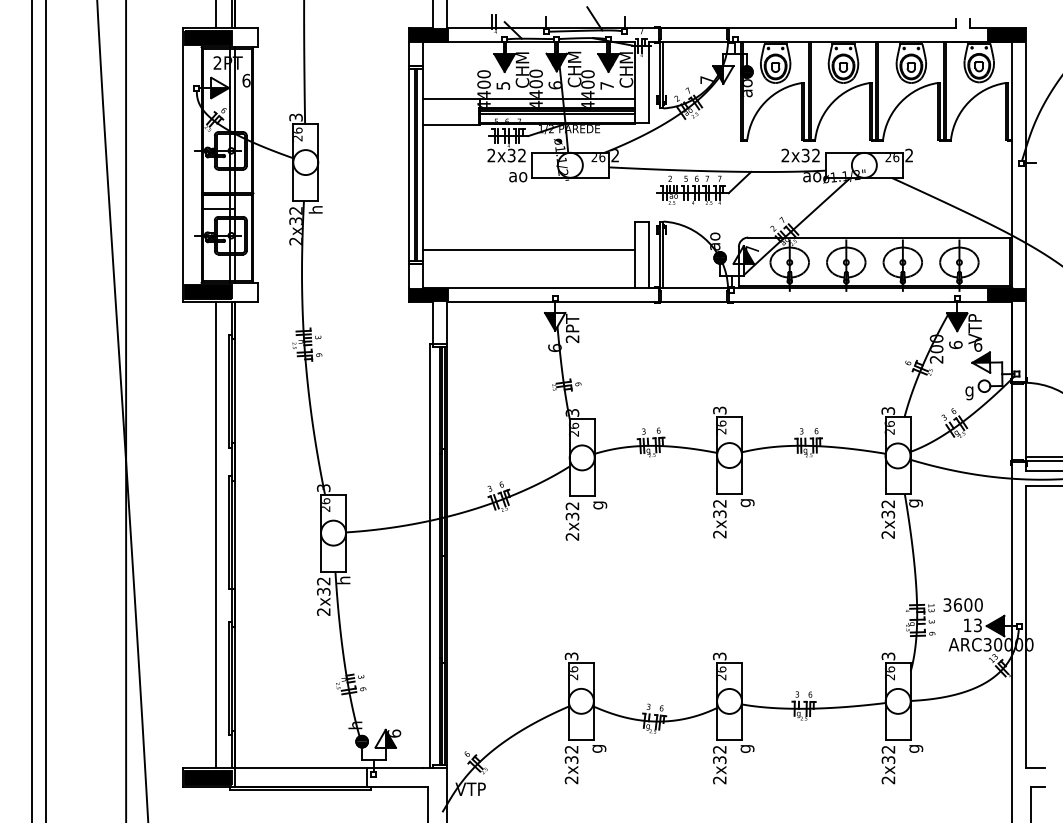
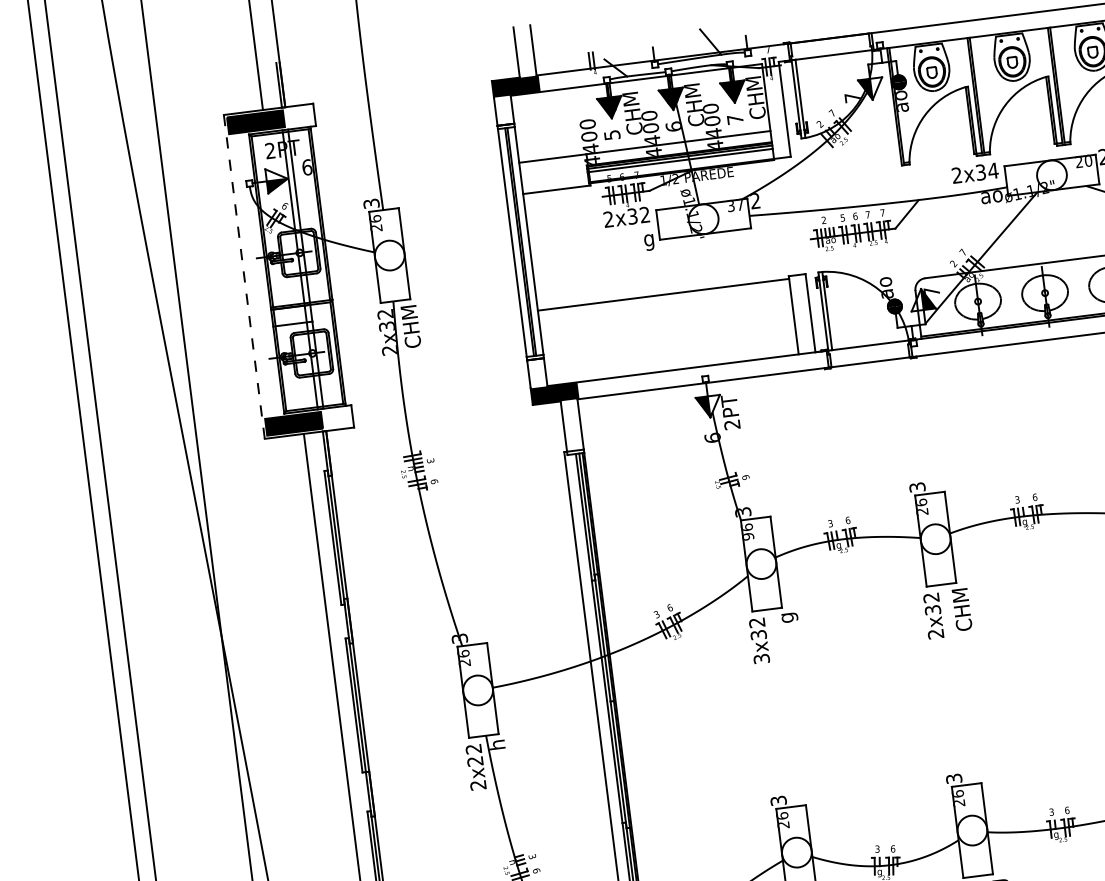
text: (815, 155) -> (992, 170), 2x32 -> 2x34
text: (896, 157) -> (1088, 161), 26 -> 20
text: (598, 158) -> (735, 206), 26 -> 37
line: (182, 165) -> (244, 277), solid -> dashed
text: (518, 178) -> (644, 242), ao -> g
text: (315, 223) -> (410, 326), h -> CHM
line: (529, 249) -> (663, 294), moved
text: (575, 433) -> (749, 536), 26 -> 96
text: (745, 516) -> (963, 609), g -> CHM
text: (572, 536) -> (761, 658), 2x32 -> 3x32
text: (323, 591) -> (474, 761), 2x32 -> 2x22

